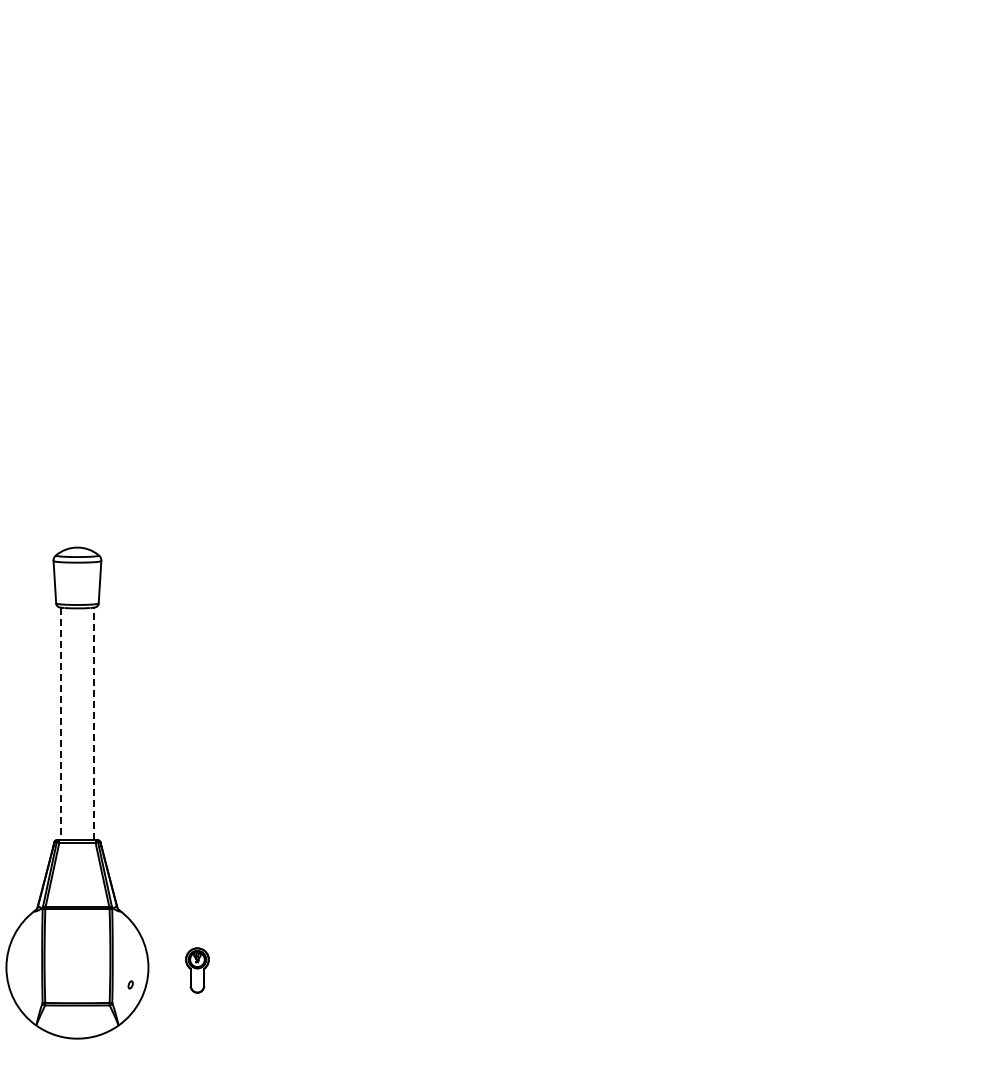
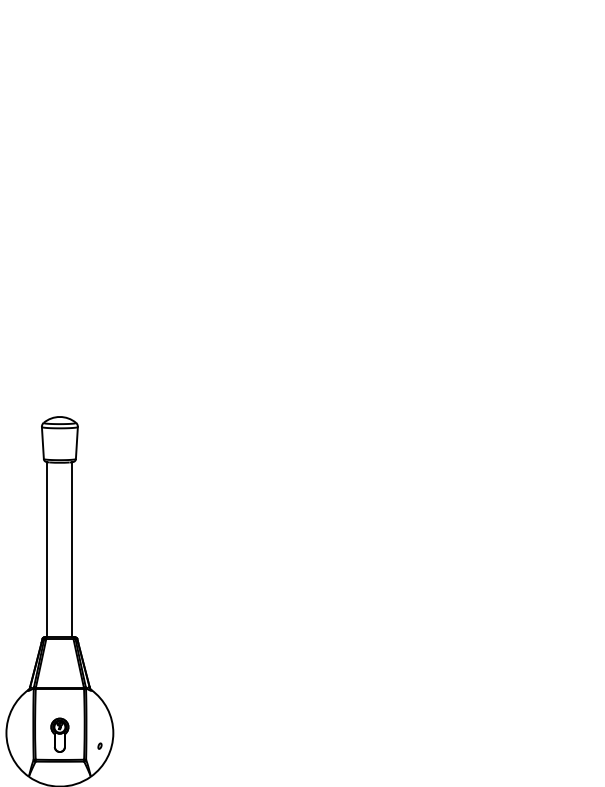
line: (94, 723) -> (72, 549), dashed -> solid
line: (60, 724) -> (47, 550), dashed -> solid
part: (197, 970) -> (59, 735), moved

